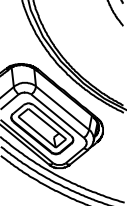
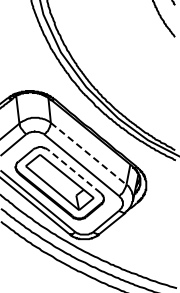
line: (62, 107) -> (88, 153), solid -> dashed
line: (51, 120) -> (73, 171), solid -> dashed

